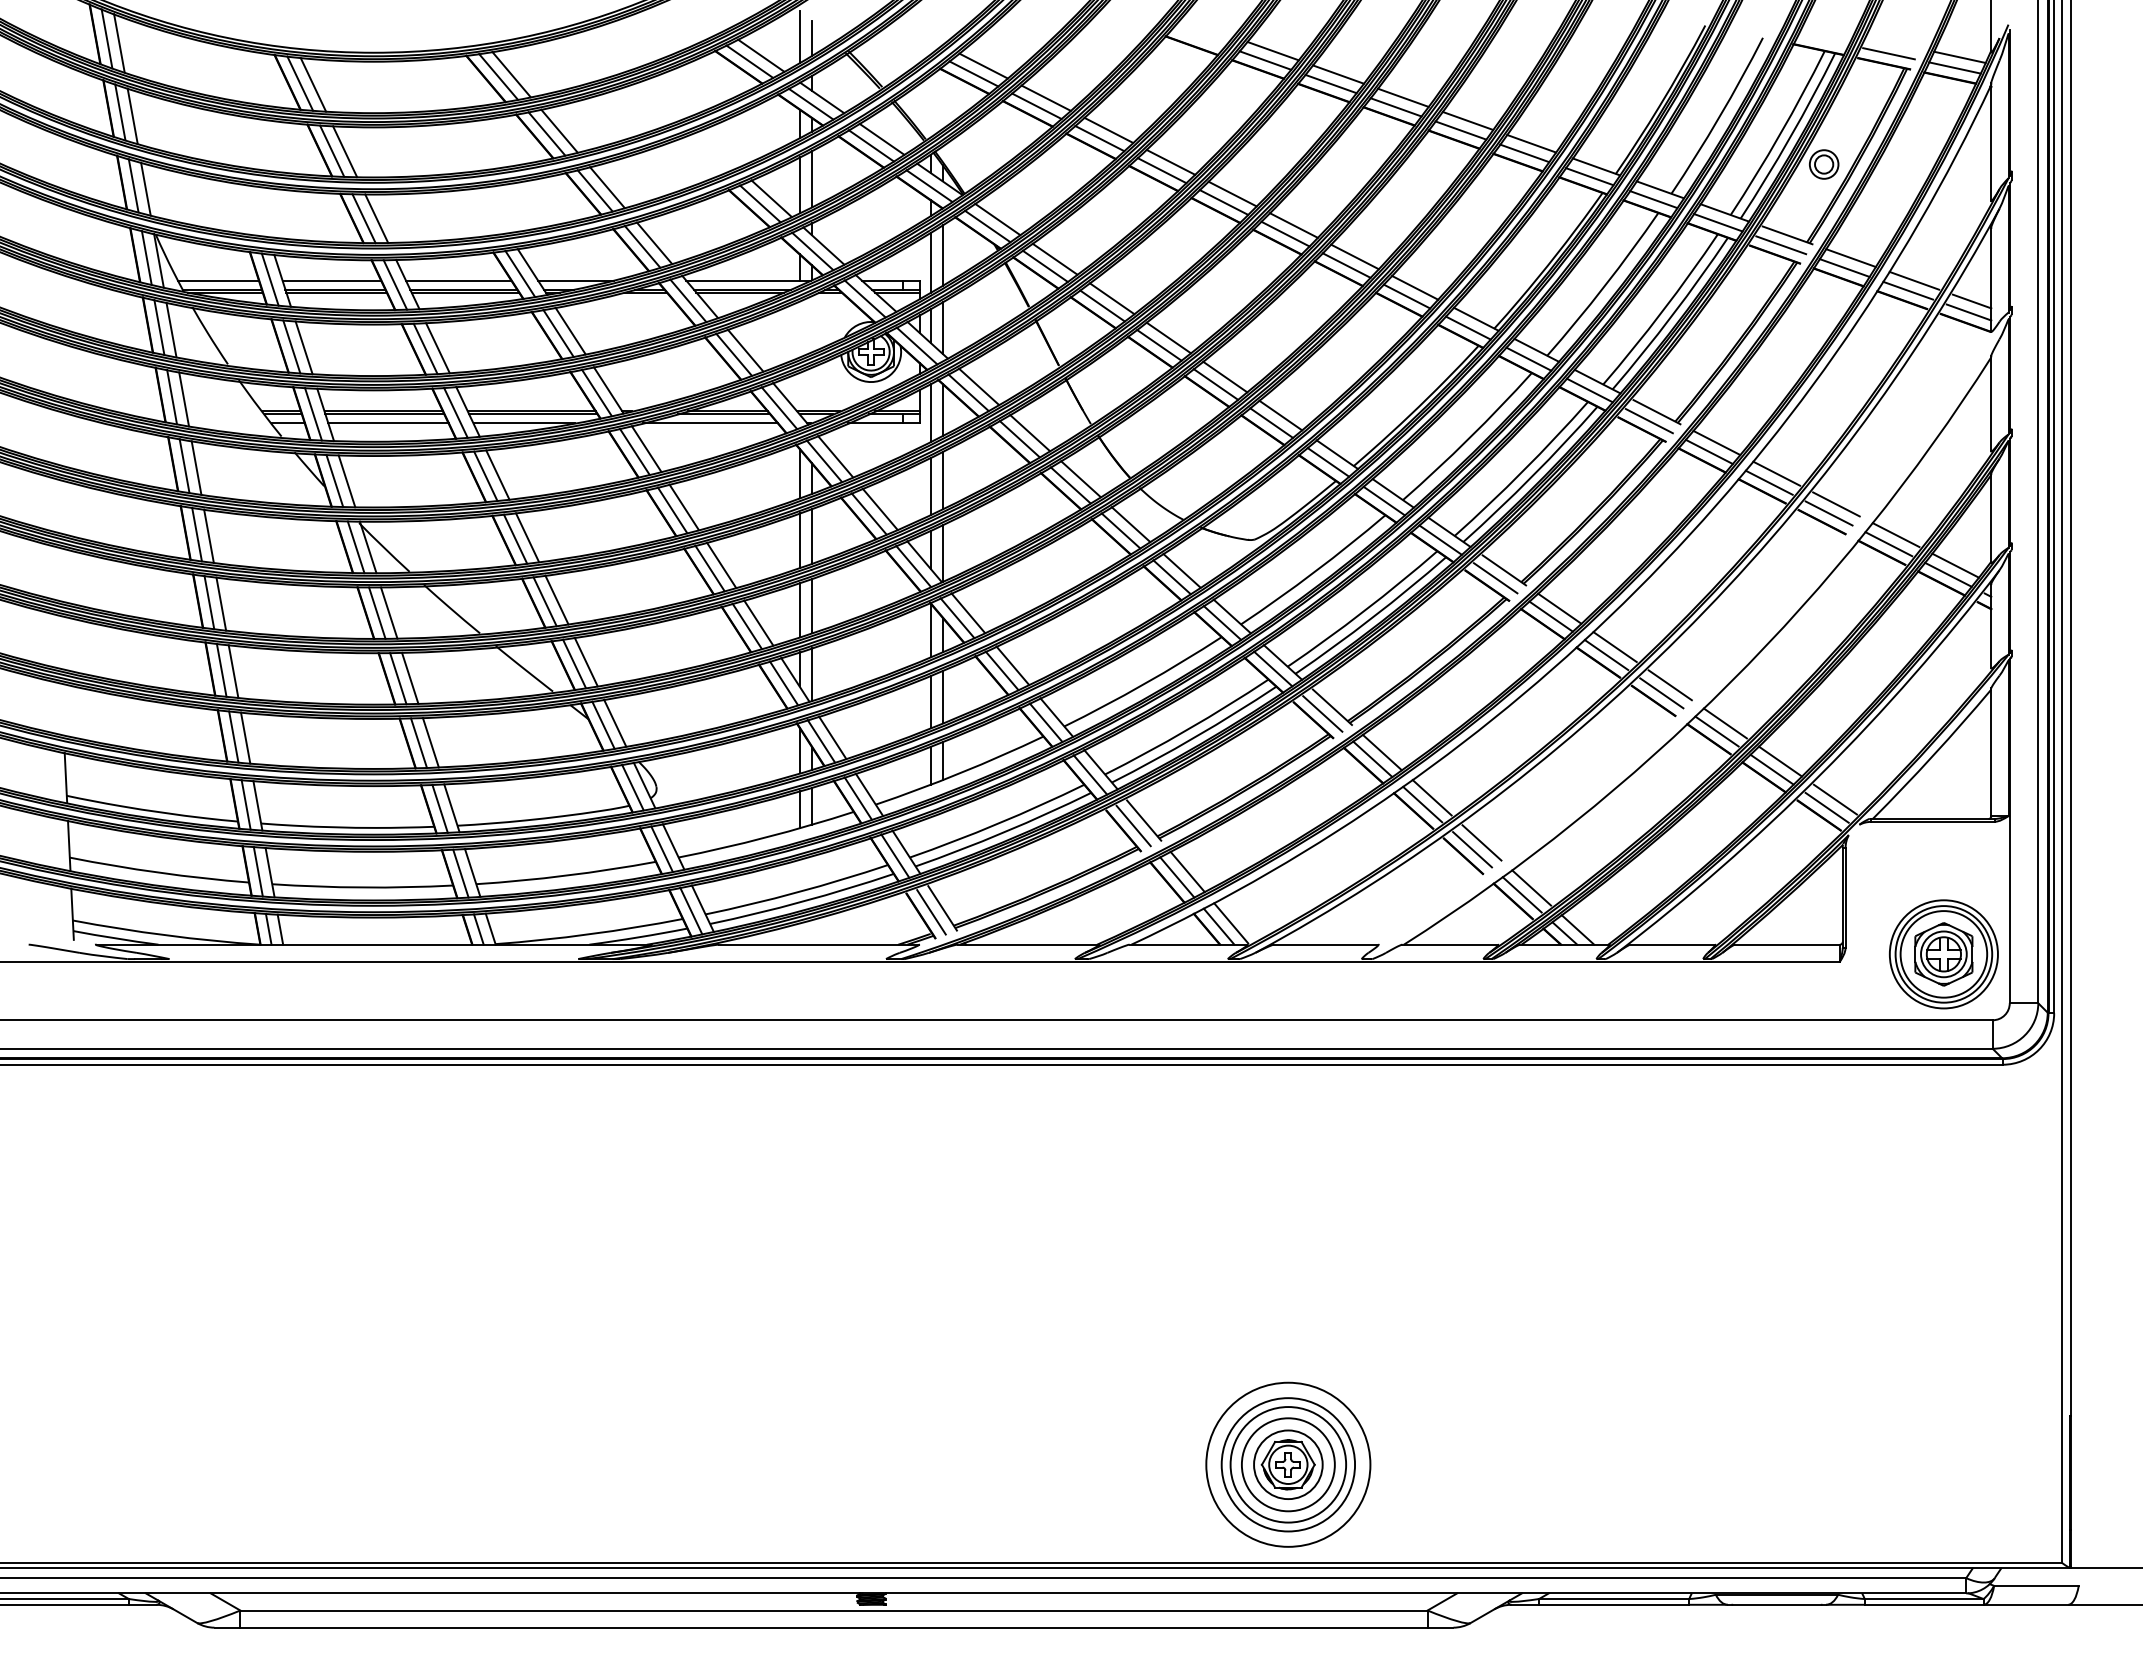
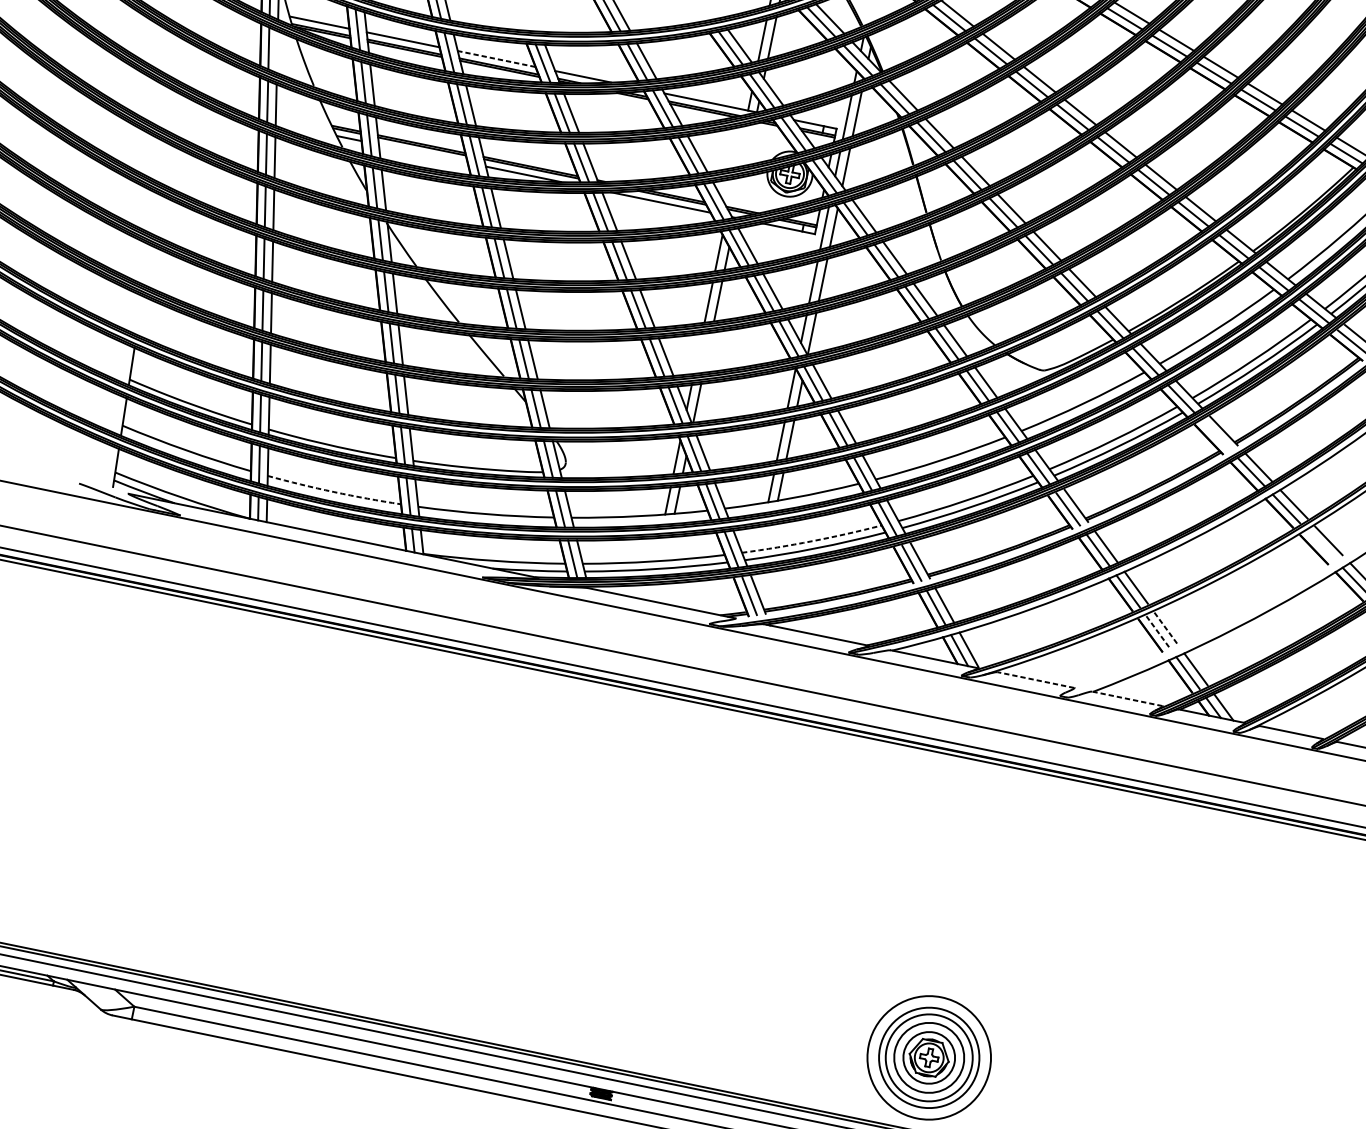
line: (458, 280) -> (496, 58), solid -> dashed
line: (171, 329) -> (277, 51), removed
line: (388, 423) -> (423, 153), removed
line: (1495, 578) -> (1216, 435), removed
line: (811, 605) -> (707, 352), removed
line: (799, 609) -> (698, 353), removed
line: (1661, 693) -> (1321, 545), removed
arc: (998, 823) -> (812, 541), solid -> dashed
line: (1482, 843) -> (1166, 629), solid -> dashed
line: (1472, 850) -> (1158, 632), solid -> dashed
arc: (362, 887) -> (333, 492), solid -> dashed
line: (1325, 944) -> (1035, 679), solid -> dashed
line: (1450, 944) -> (1127, 698), solid -> dashed

